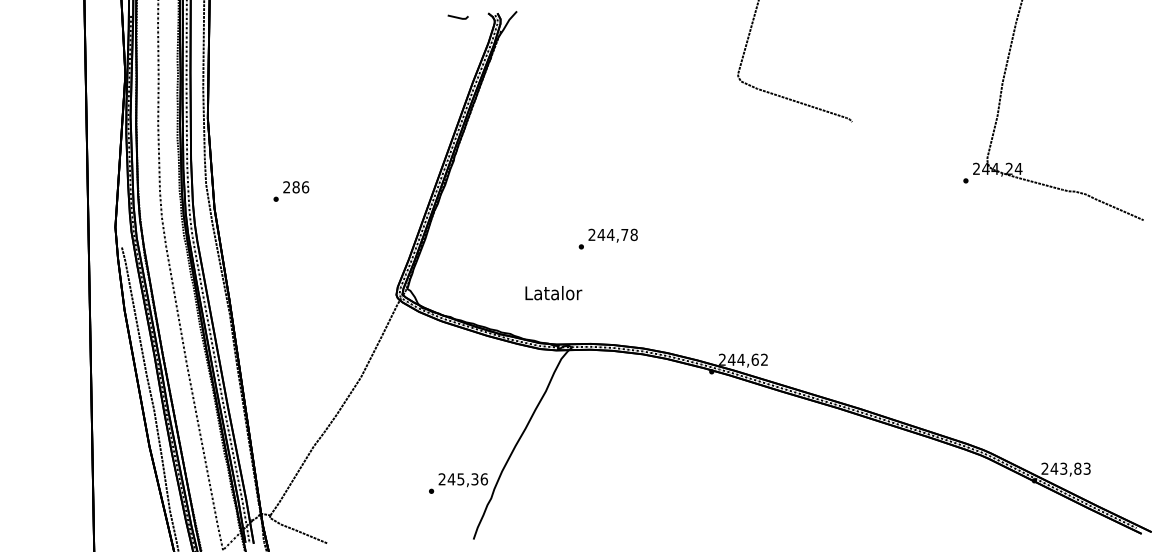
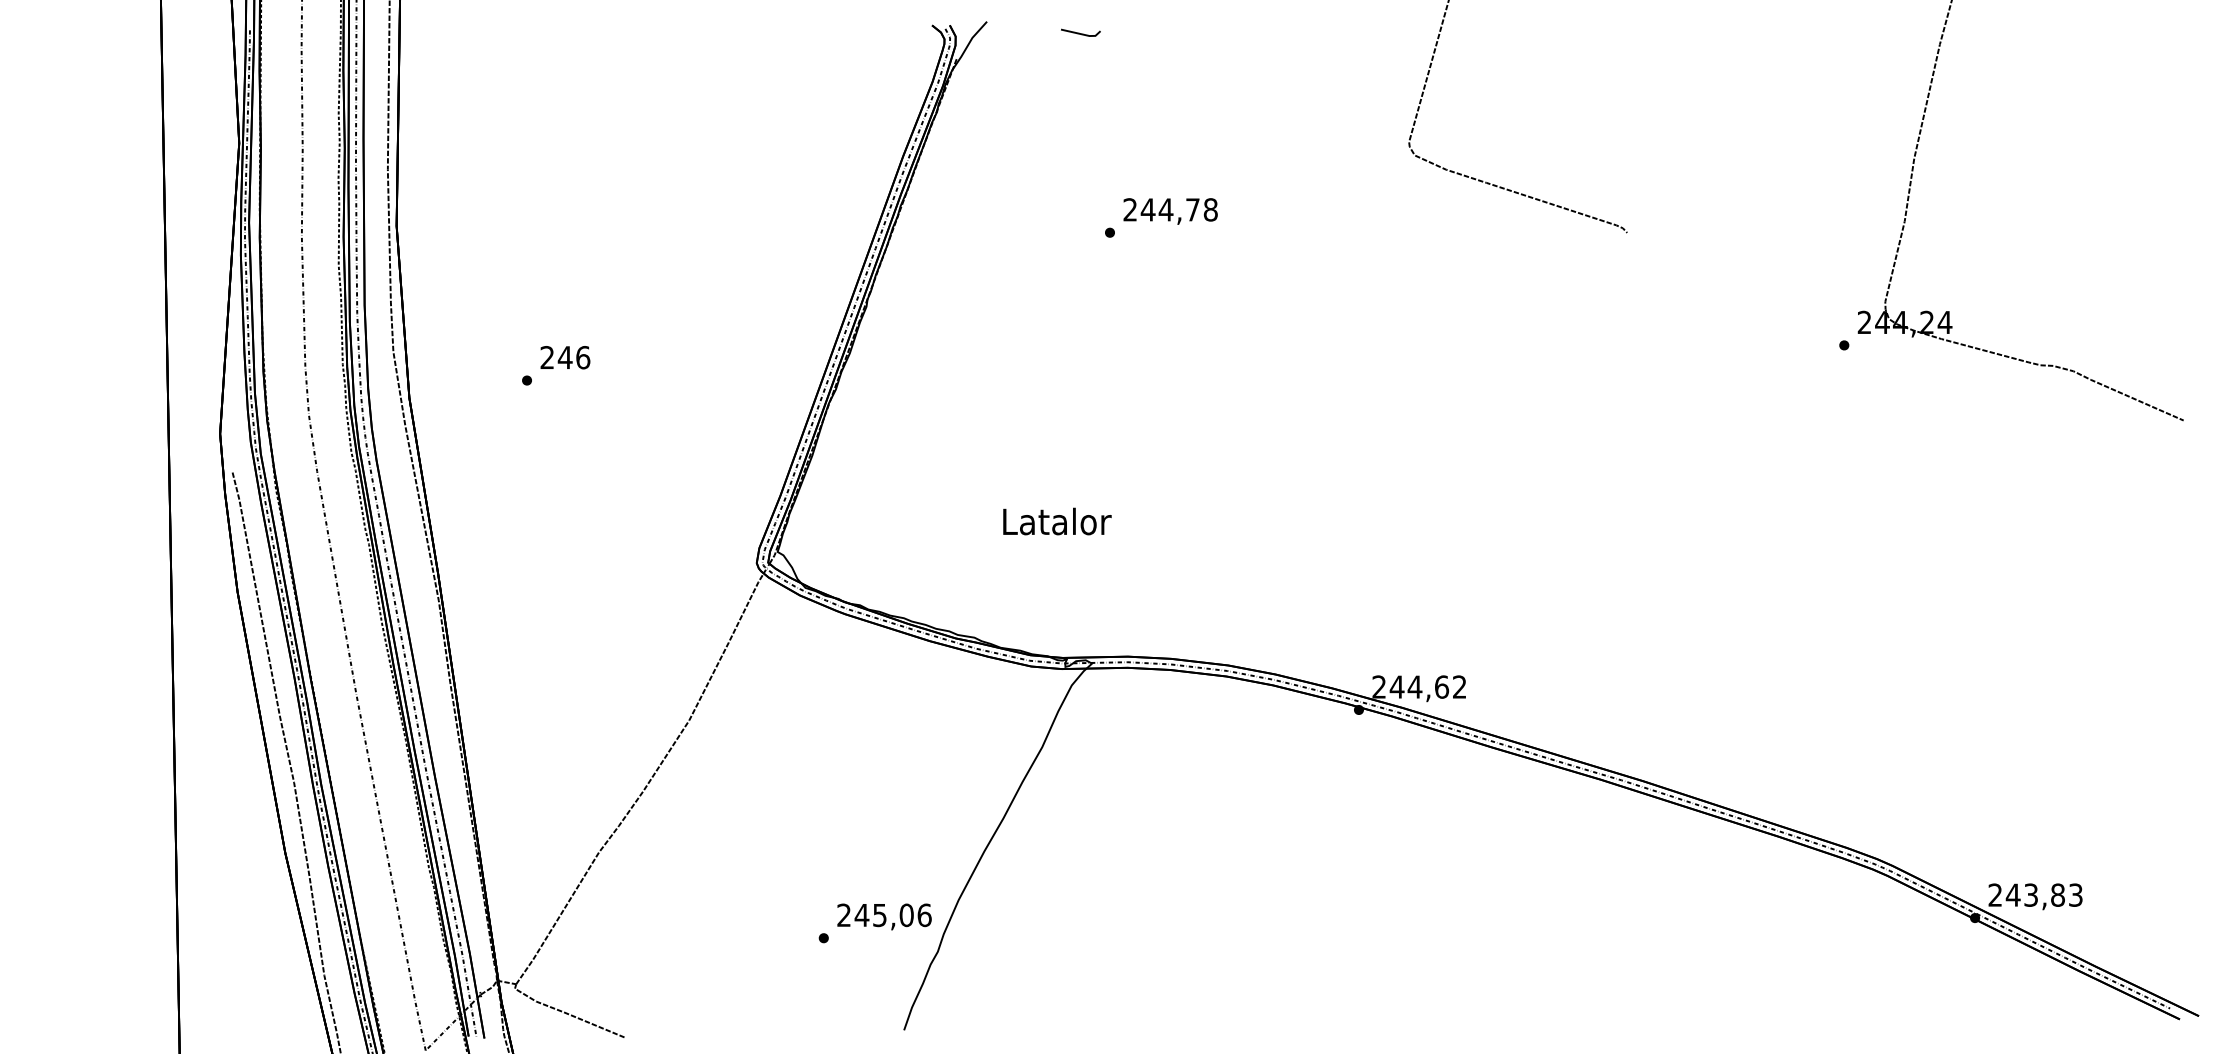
line: (457, 16) -> (1079, 31), moved
text: (295, 187) -> (564, 358), 286 -> 246
text: (607, 238) -> (1159, 216), moved
text: (553, 293) -> (1056, 522), moved
text: (474, 479) -> (905, 915), 245,36 -> 245,06

